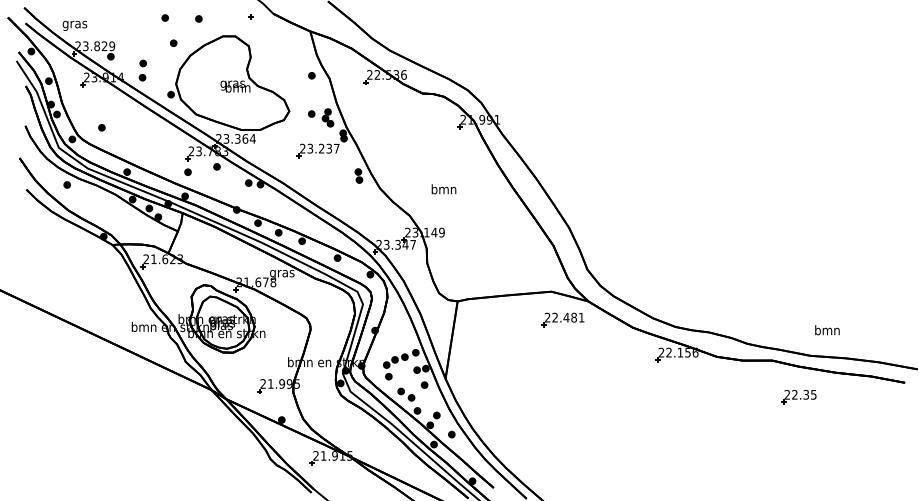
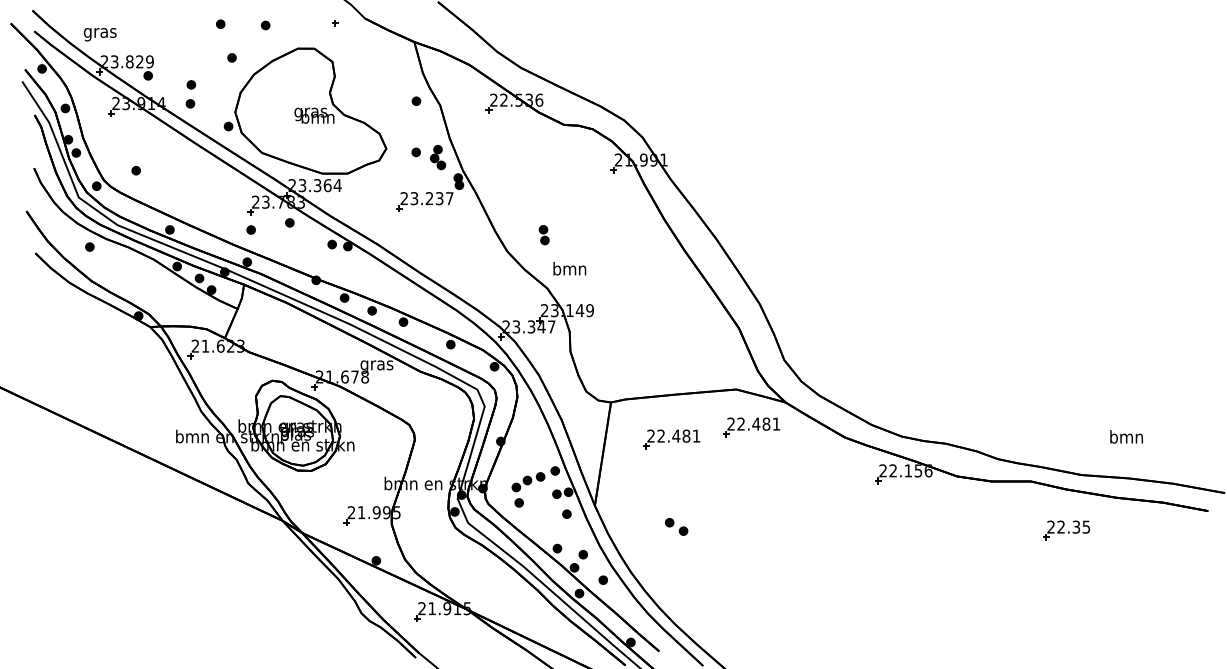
part: (358, 176) -> (543, 235), moved
text: (443, 189) -> (569, 268), moved
part: (502, 329) -> (671, 439), added
text: (827, 329) -> (1126, 436), moved
part: (406, 394) -> (676, 526), moved

